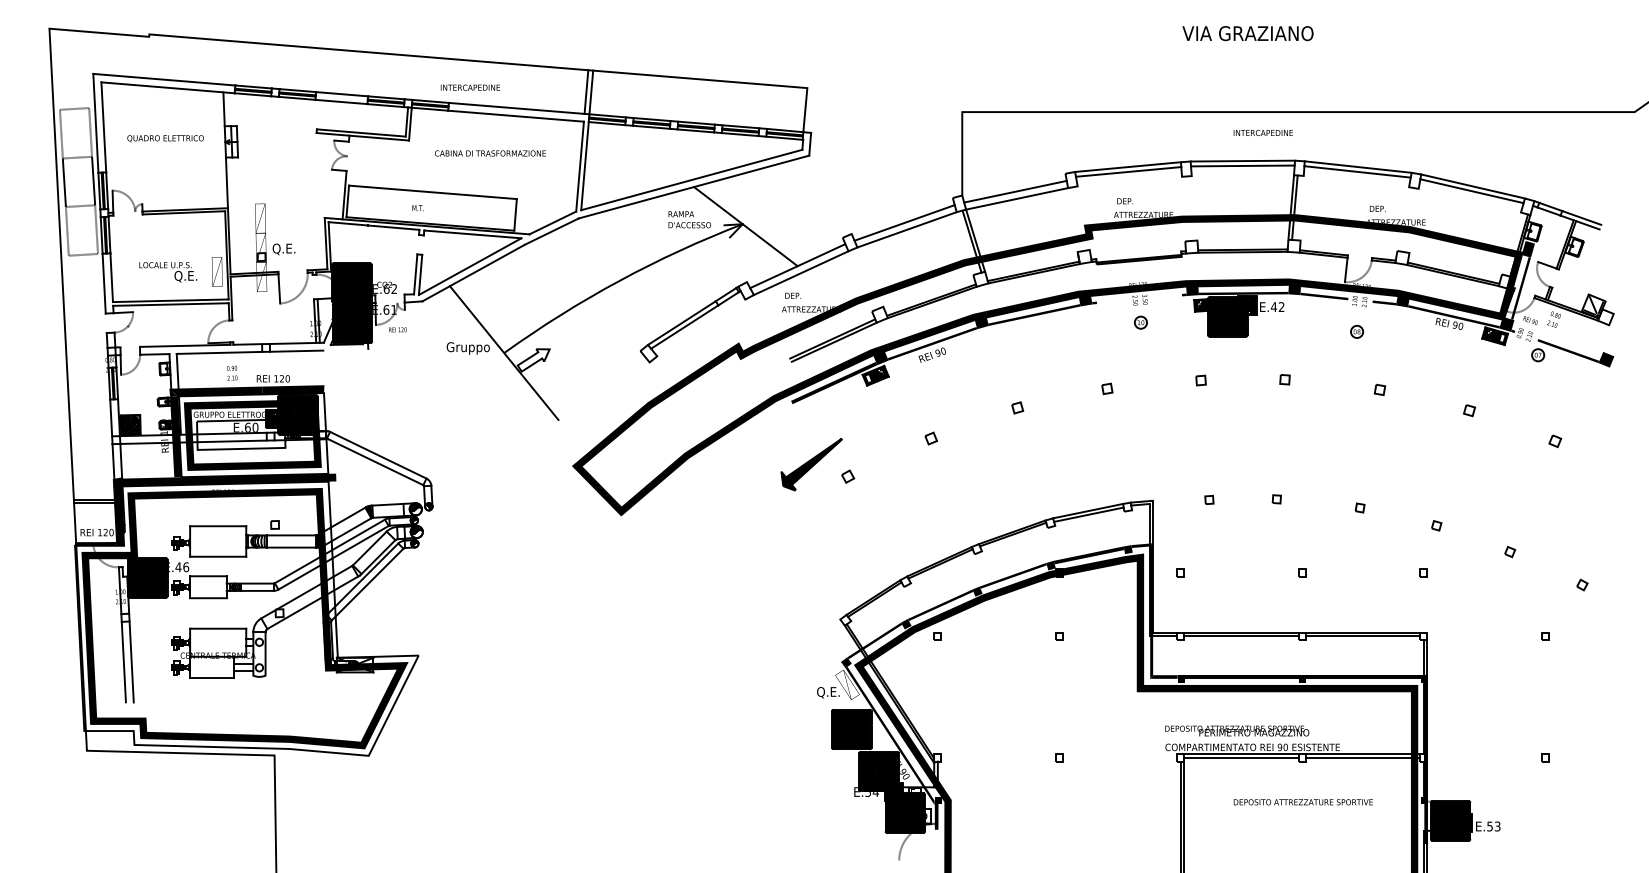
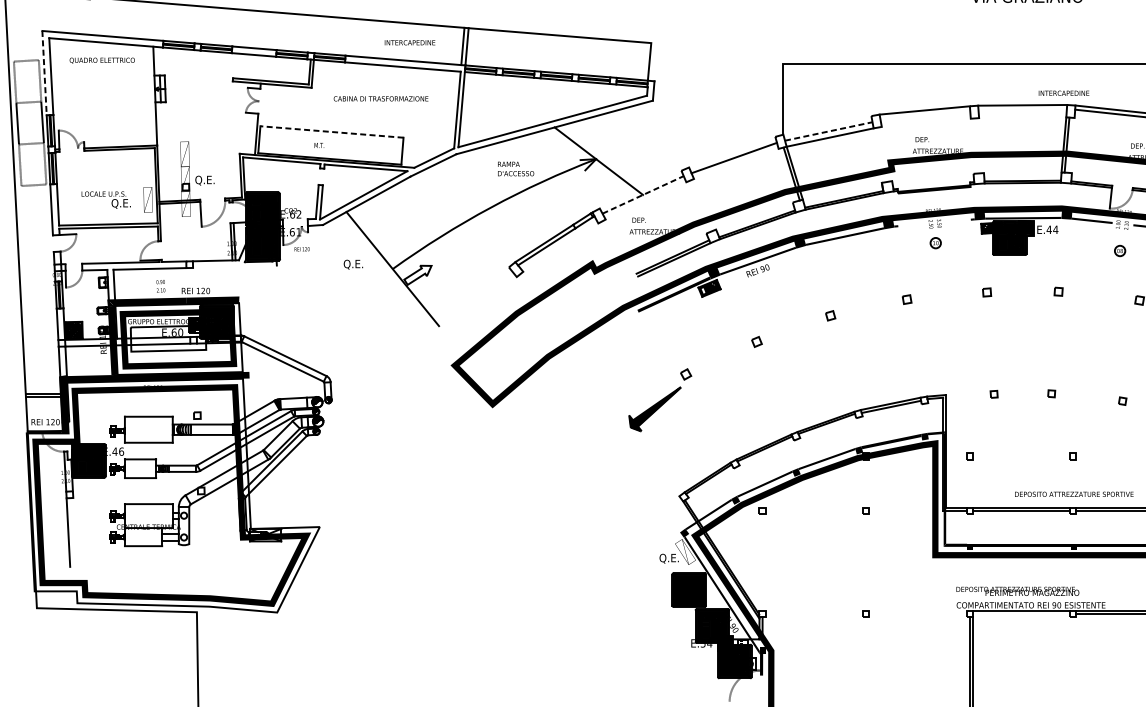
text: (469, 87) -> (409, 42), moved
line: (95, 123) -> (44, 73), solid -> dashed
text: (1262, 132) -> (1063, 92), moved
text: (165, 138) -> (102, 60), moved
line: (1242, 165) -> (1022, 109), removed
line: (1128, 171) -> (925, 114), removed
line: (1015, 191) -> (828, 131), solid -> dashed
line: (432, 192) -> (331, 132), solid -> dashed
text: (689, 219) -> (515, 168), moved
line: (906, 229) -> (735, 163), removed
line: (798, 265) -> (643, 194), solid -> dashed
line: (800, 273) -> (645, 201), removed
text: (1281, 306) -> (1055, 229), E.42 -> E.44
text: (470, 348) -> (364, 265), Gruppo -> Q.E.
line: (296, 350) -> (215, 266), removed
part: (811, 464) -> (654, 409), moved
line: (131, 661) -> (74, 532), removed
line: (1241, 757) -> (1021, 613), removed
text: (1302, 802) -> (1073, 494), moved

